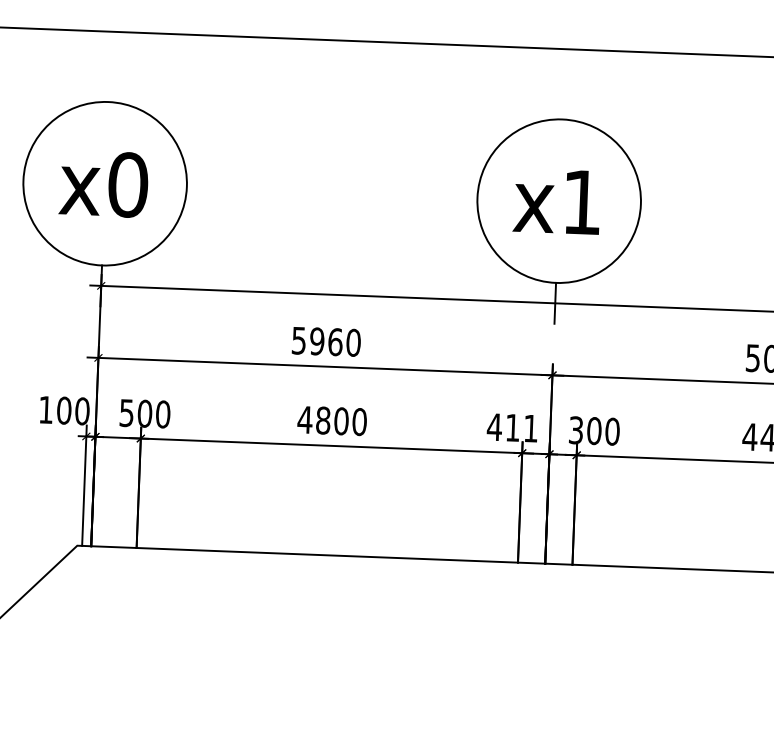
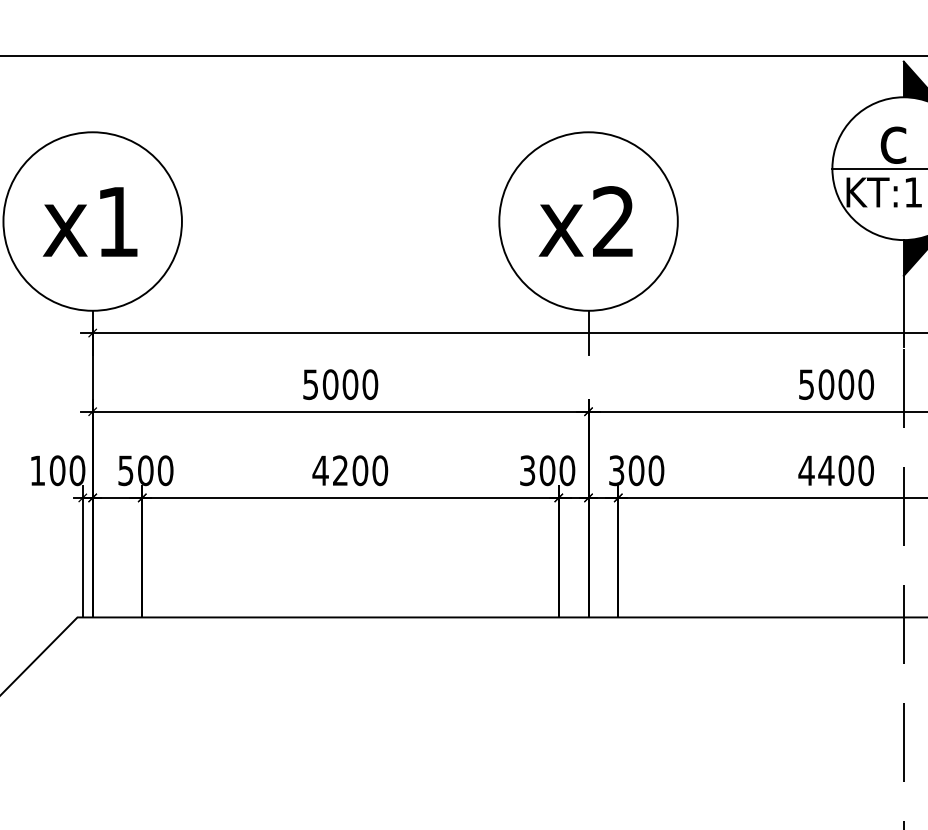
text: (127, 184) -> (117, 221), x0 -> x1
text: (582, 202) -> (613, 221), x1 -> x2
text: (326, 341) -> (340, 384), 5960 -> 5000
text: (323, 420) -> (340, 470), 4800 -> 4200
text: (512, 427) -> (547, 470), 411 -> 300

